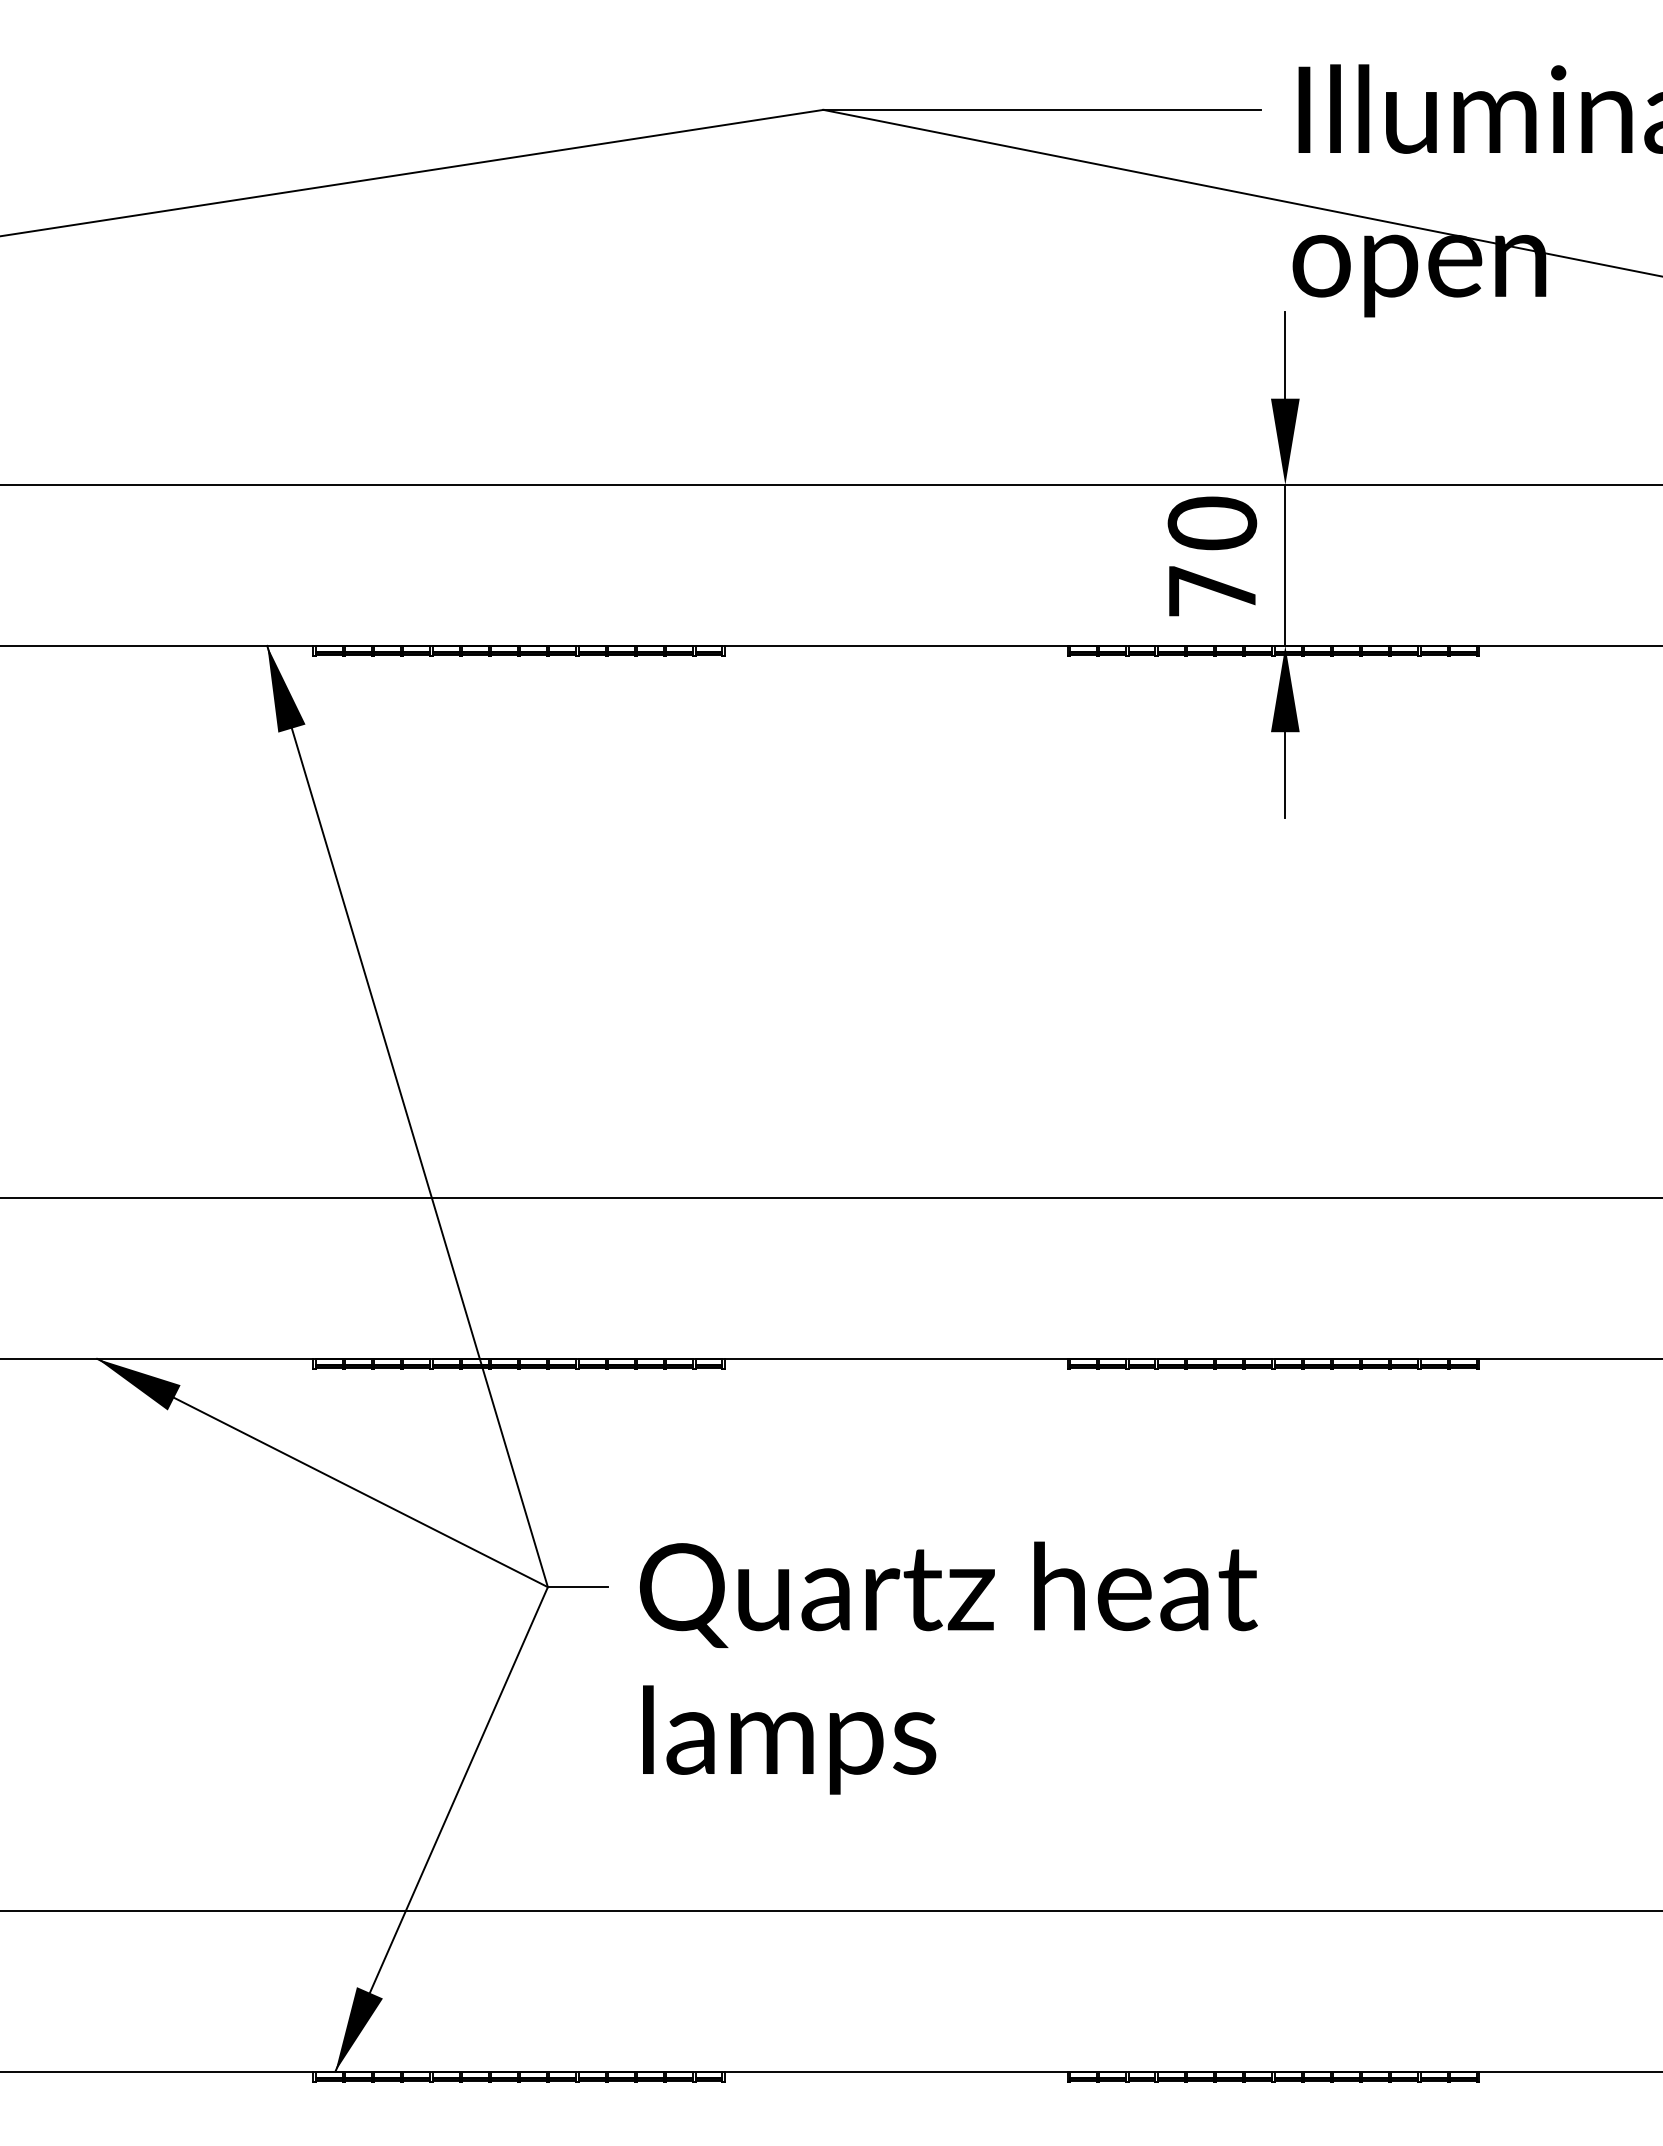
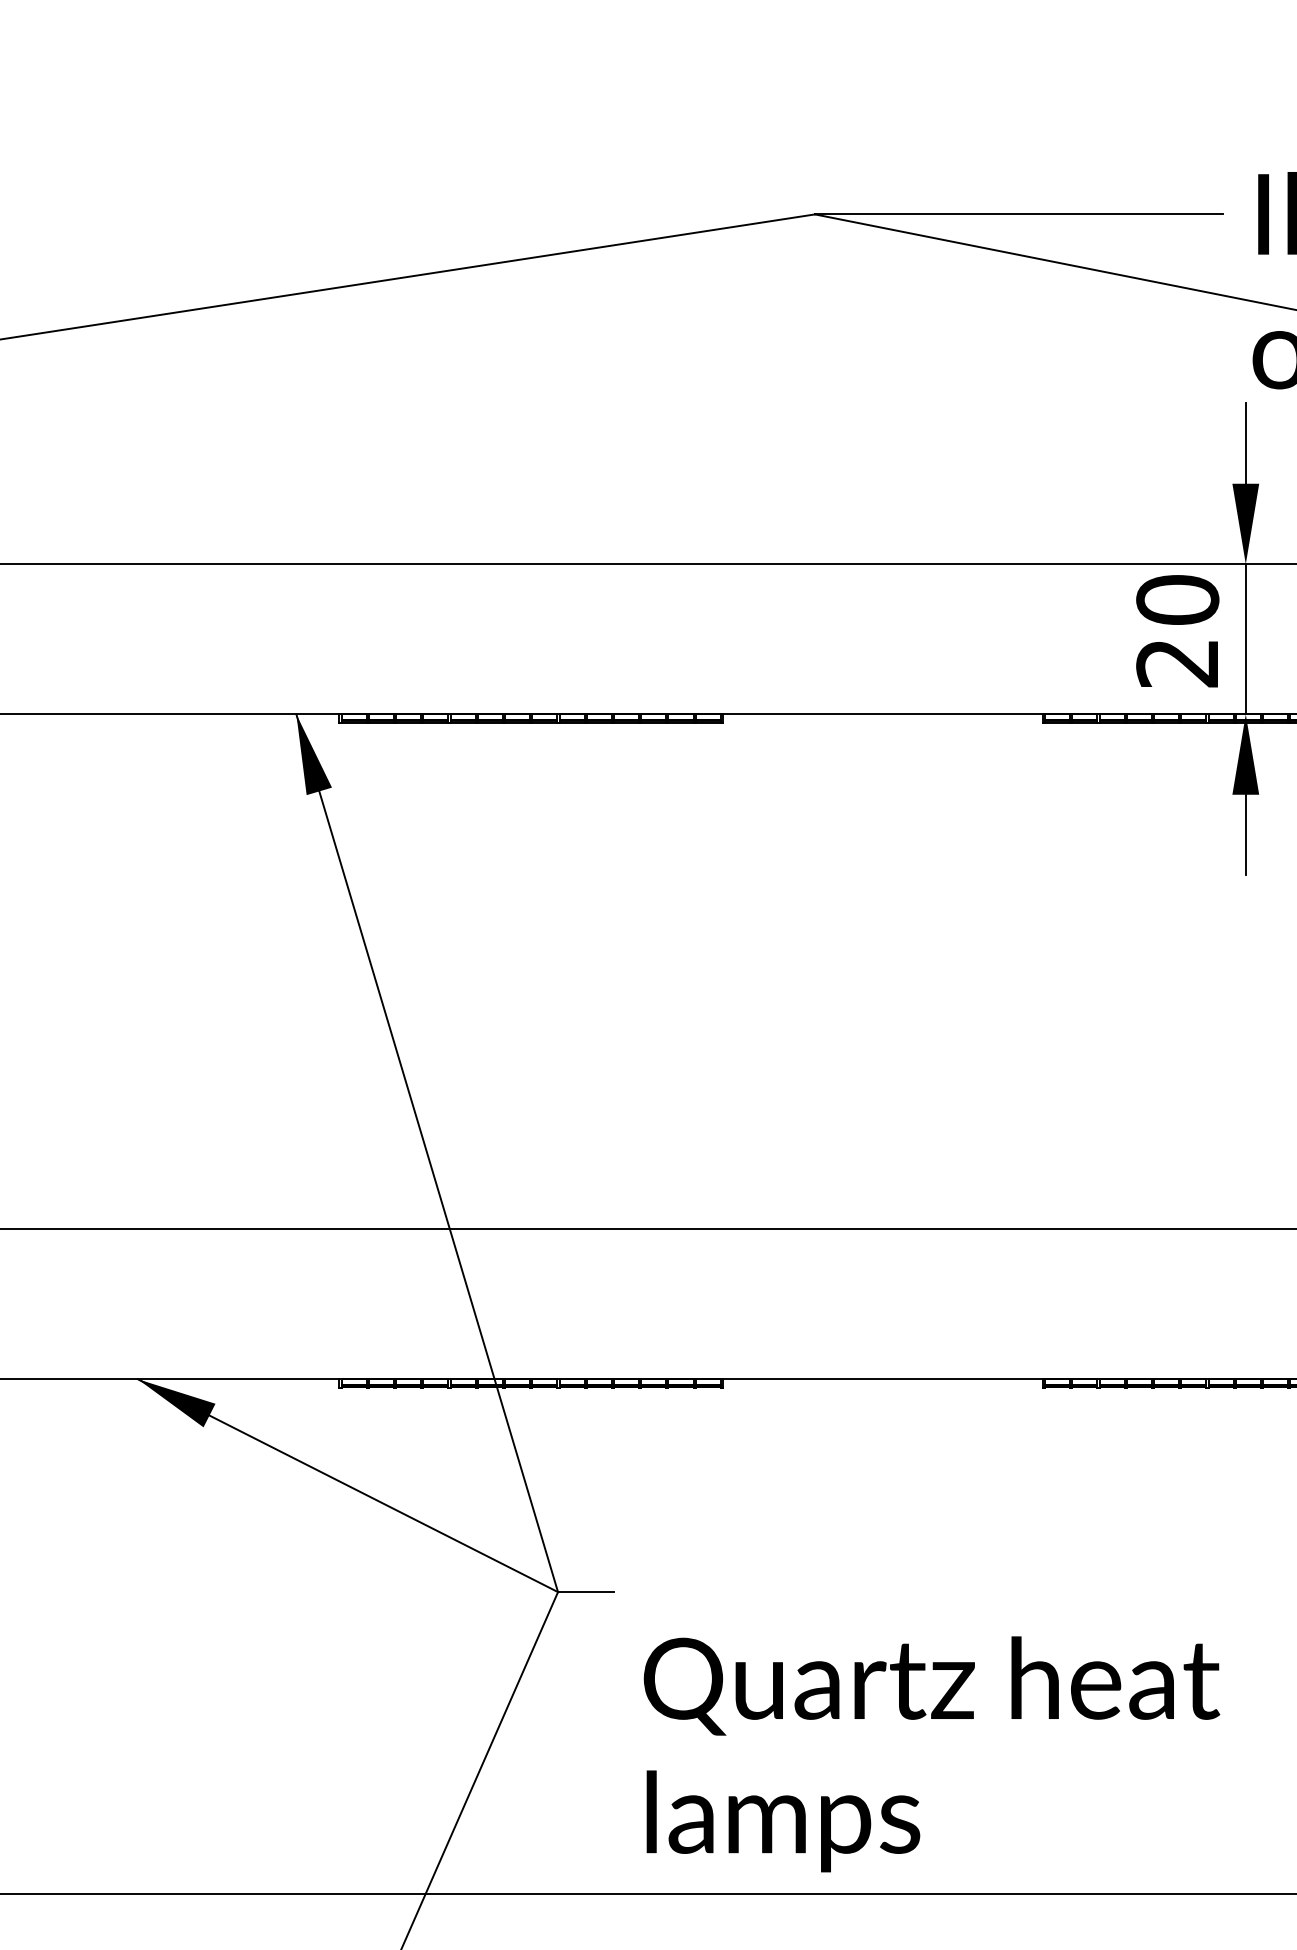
text: (1211, 591) -> (1176, 663), 70 -> 20
text: (948, 1667) -> (931, 1753), moved

